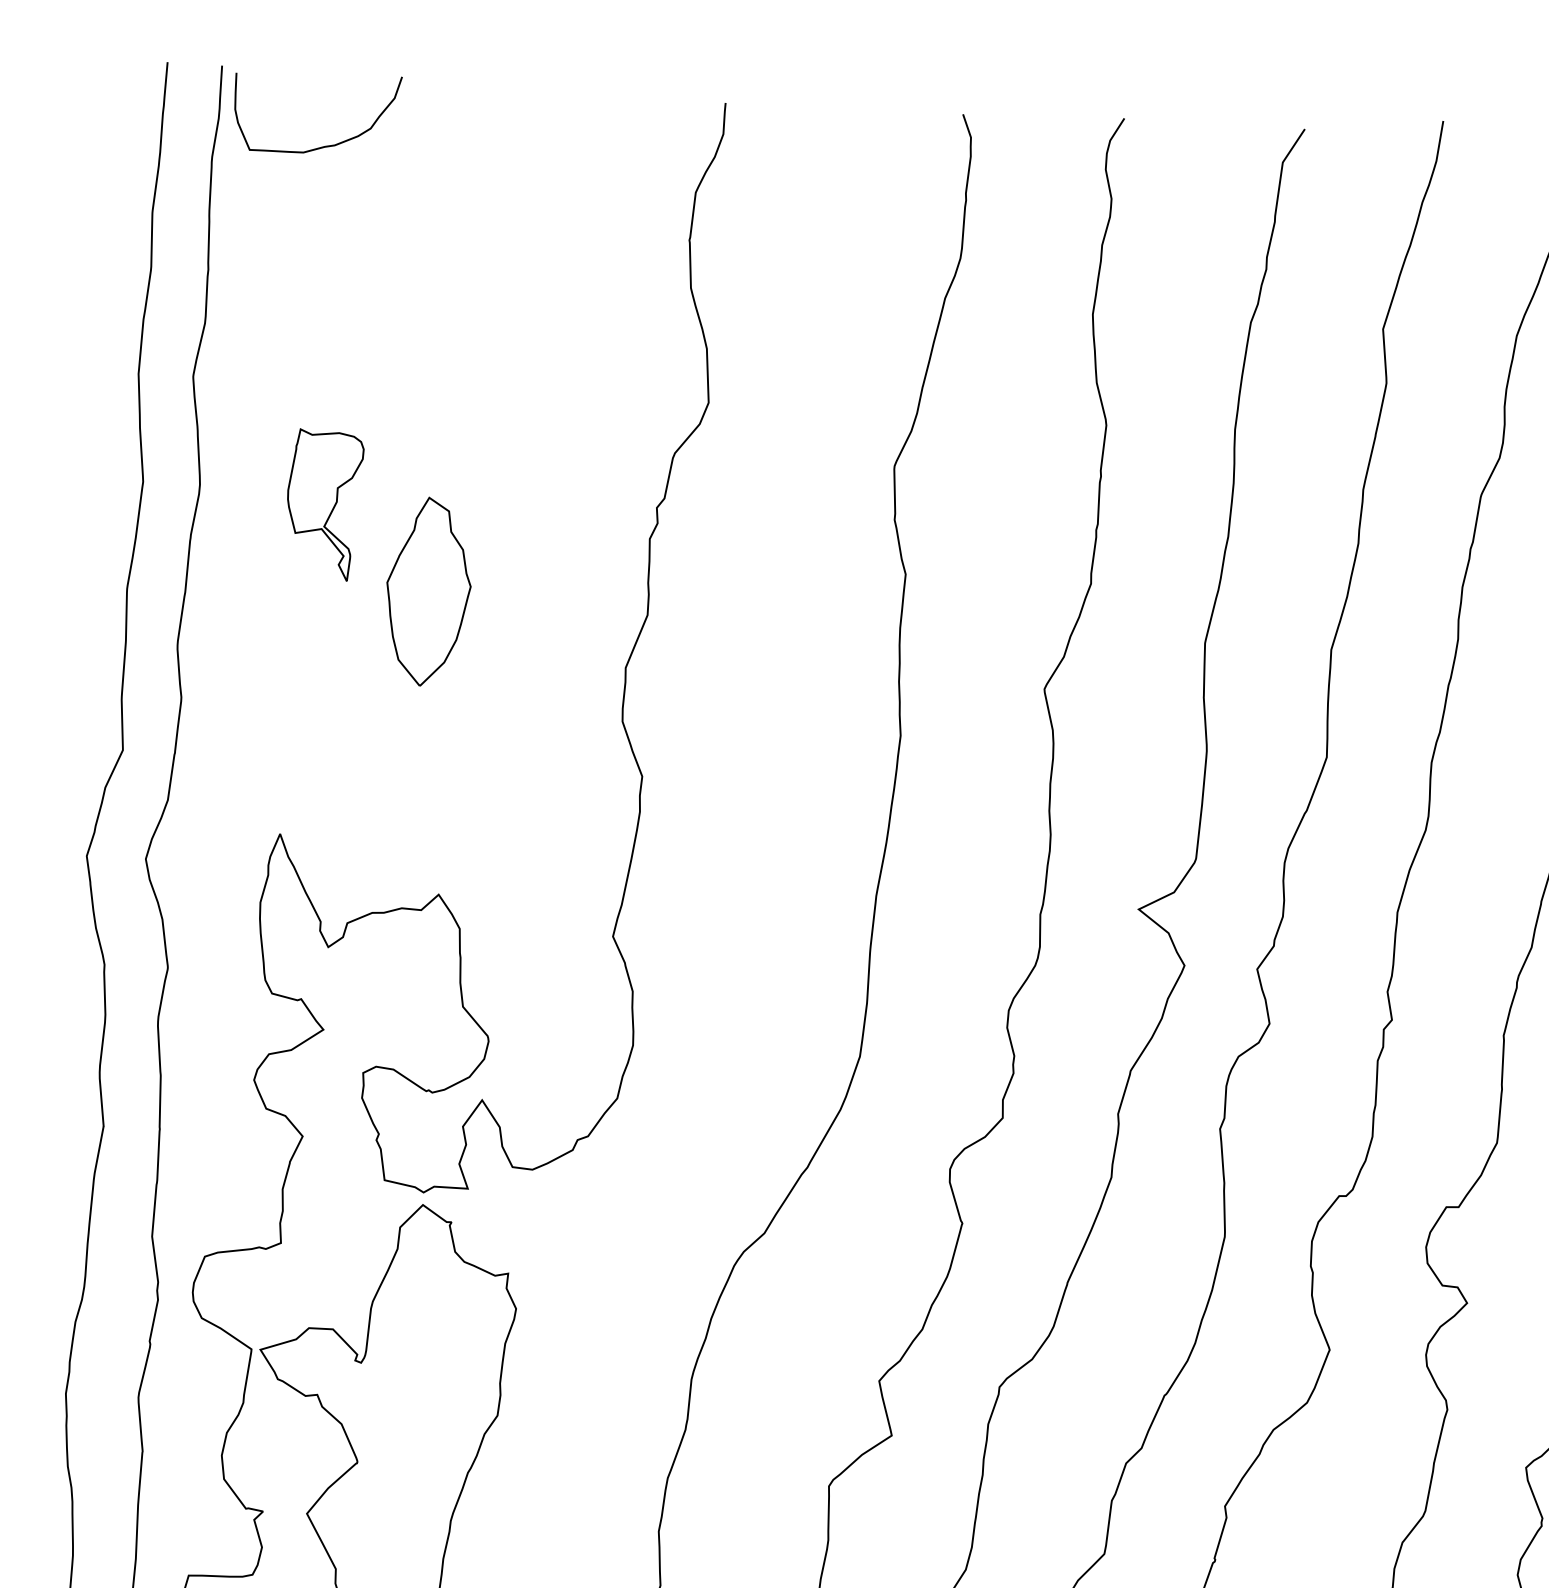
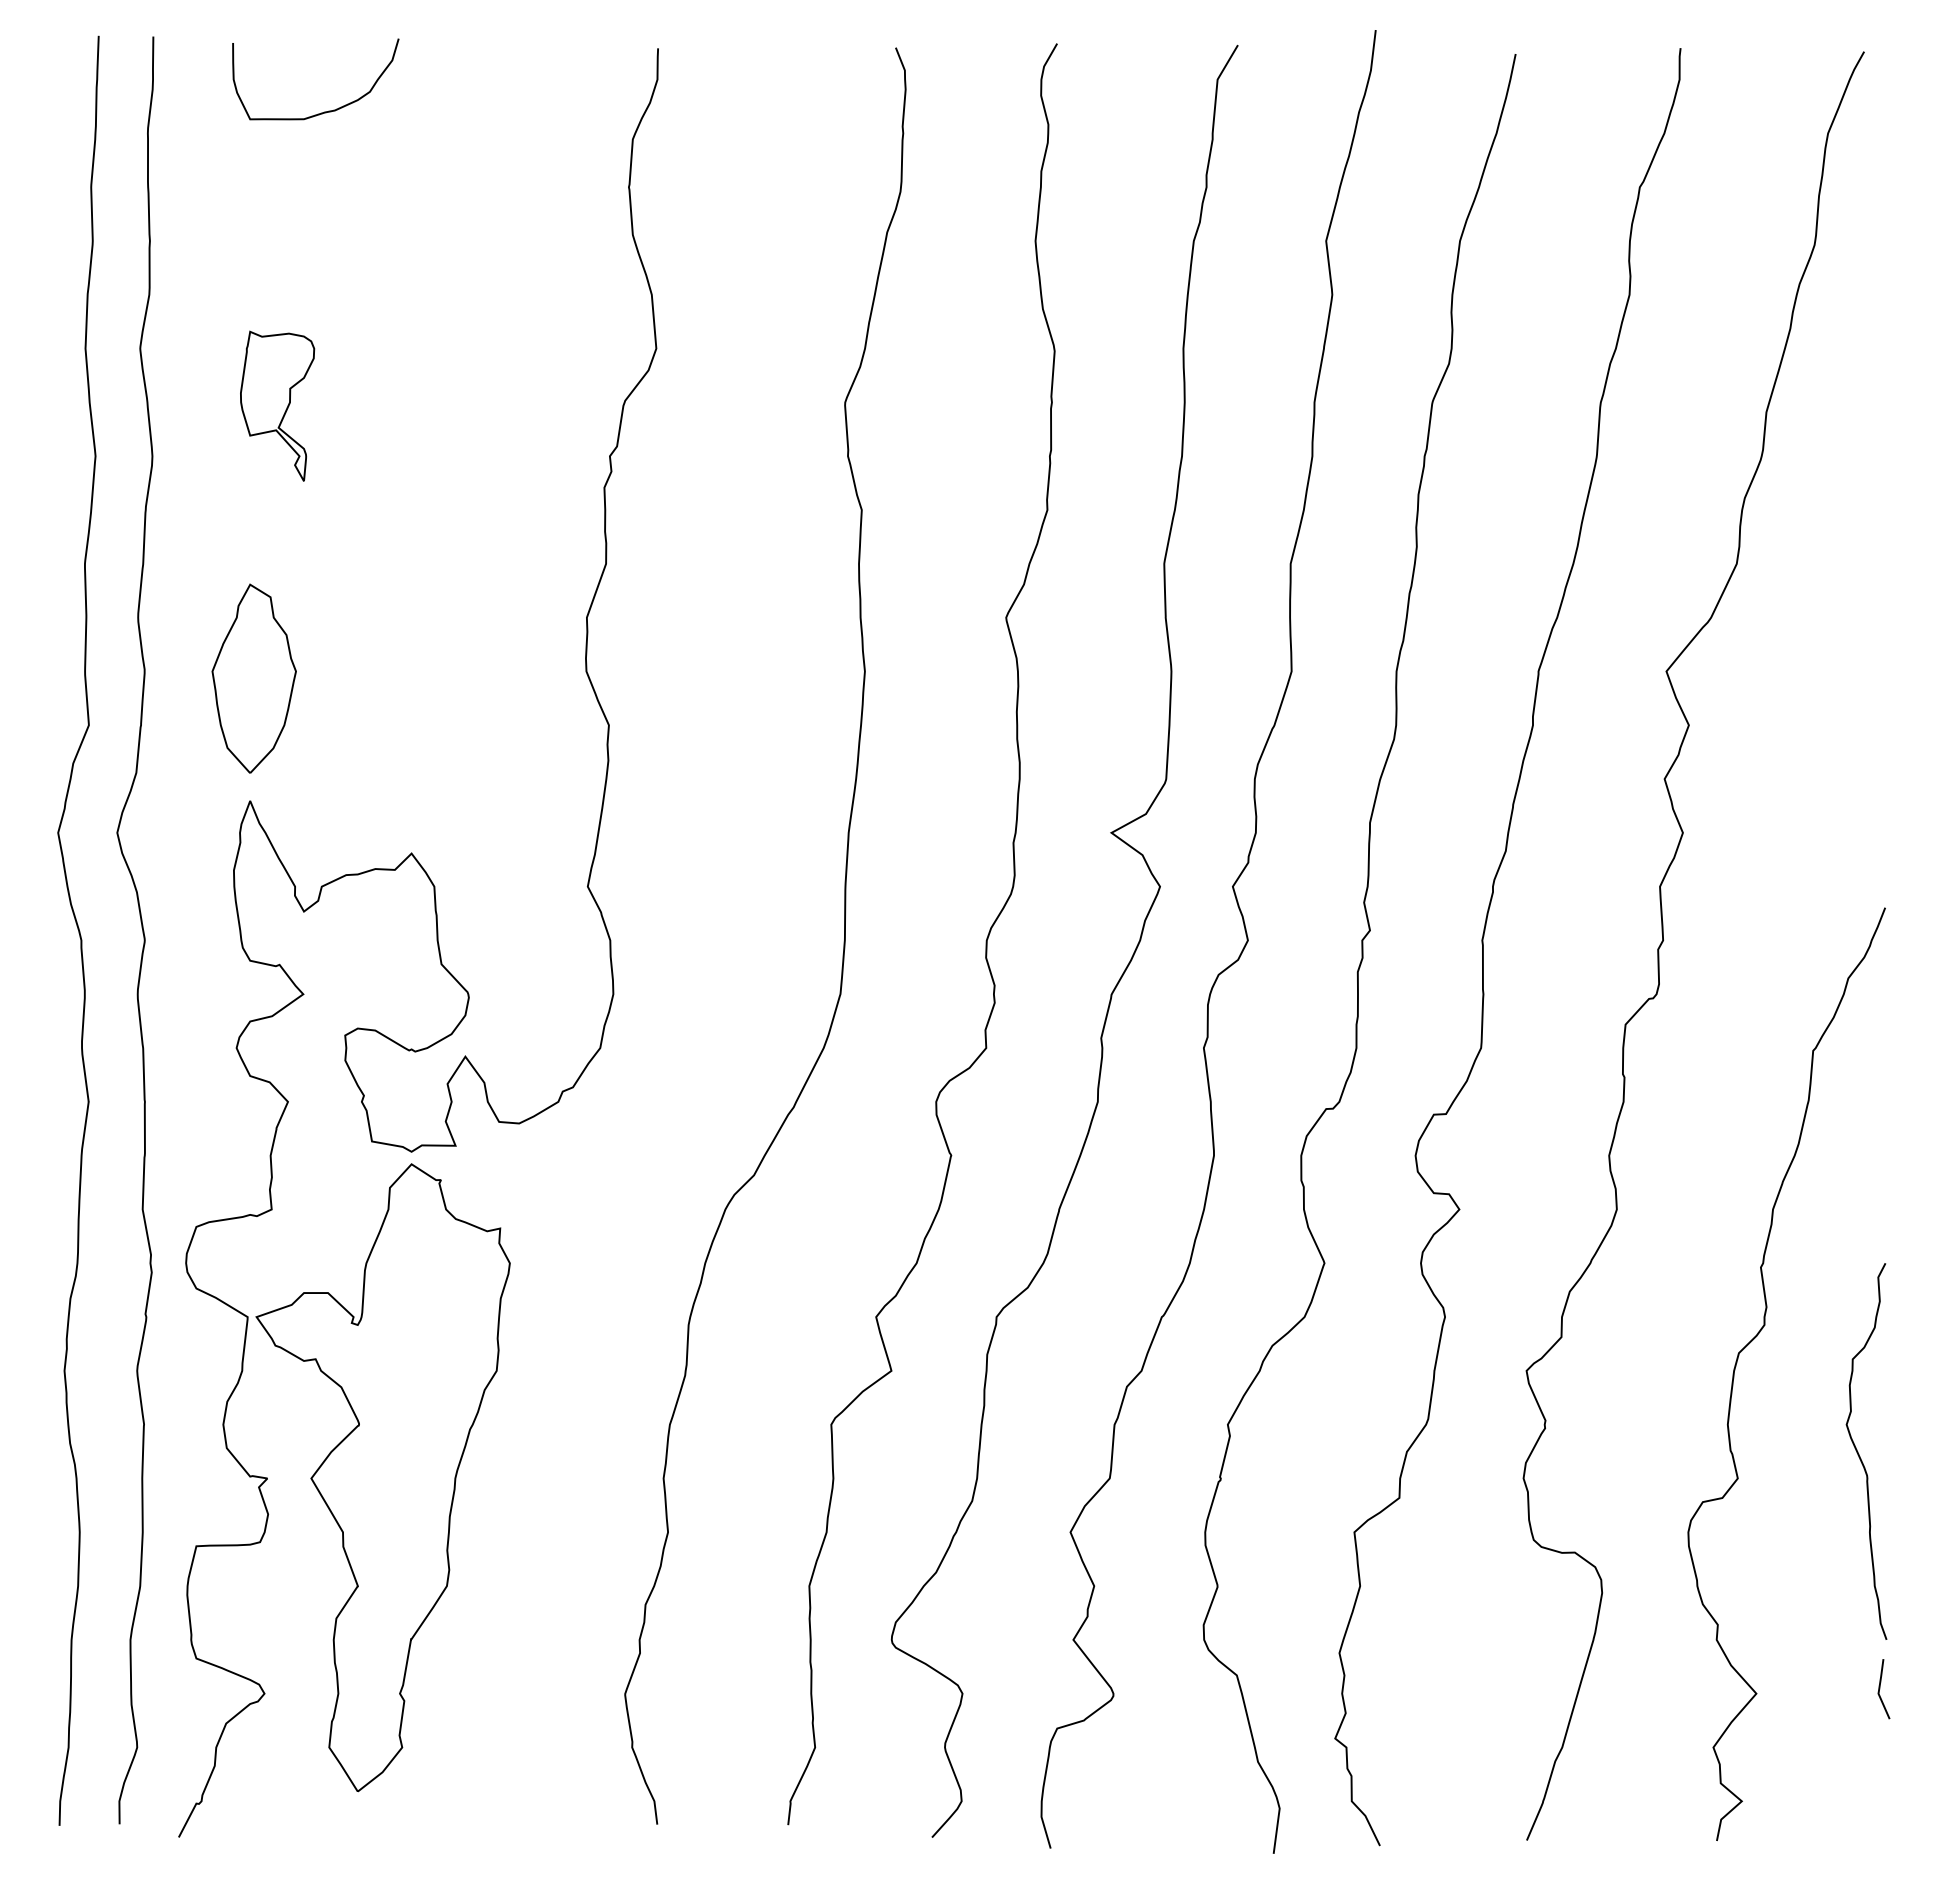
curve: (324, 145) -> (324, 111), moved
part: (324, 504) -> (277, 405), moved
part: (427, 591) -> (253, 678), moved

